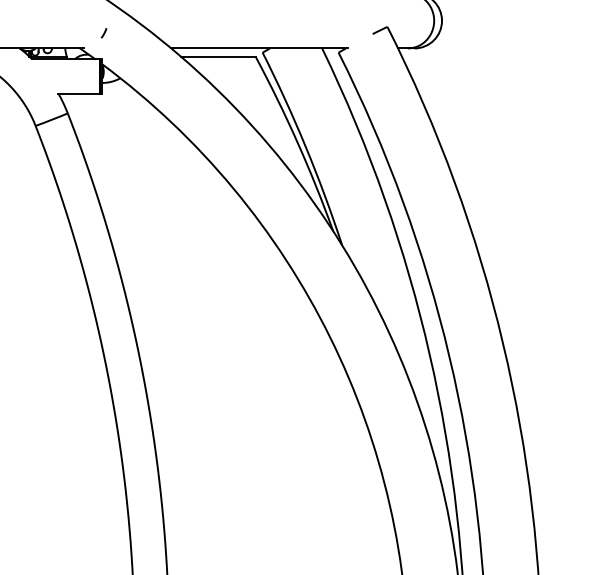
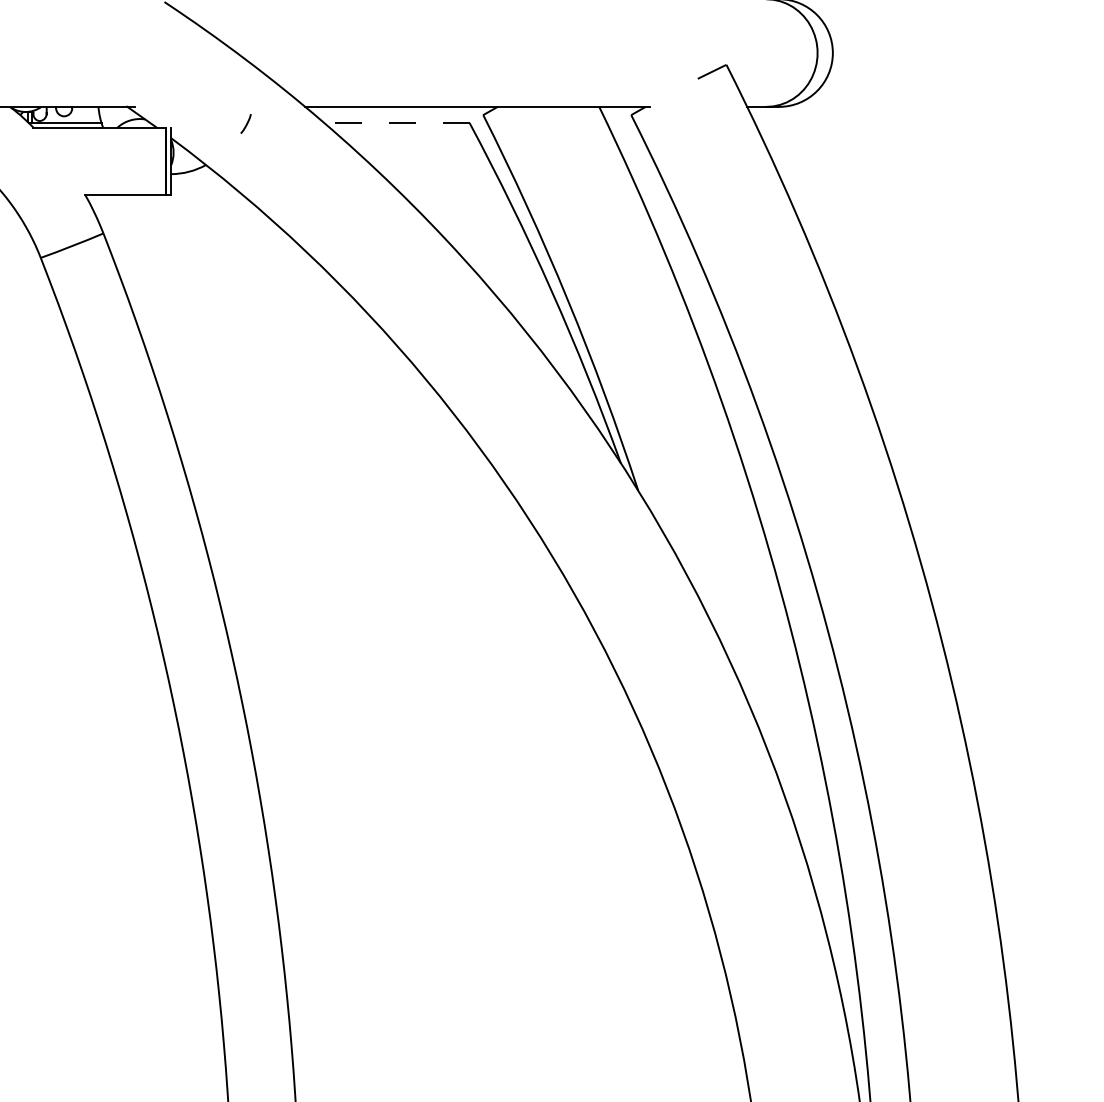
curve: (103, 33) -> (245, 124), moved
line: (217, 56) -> (395, 122), solid -> dashed

